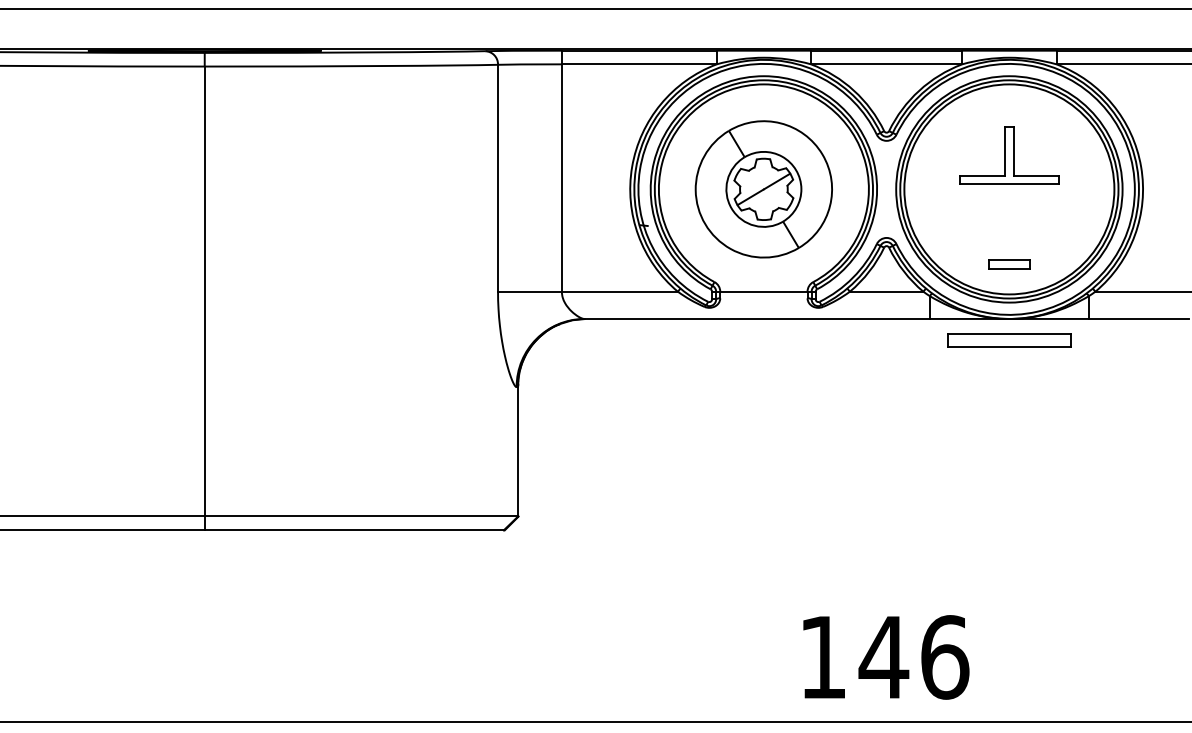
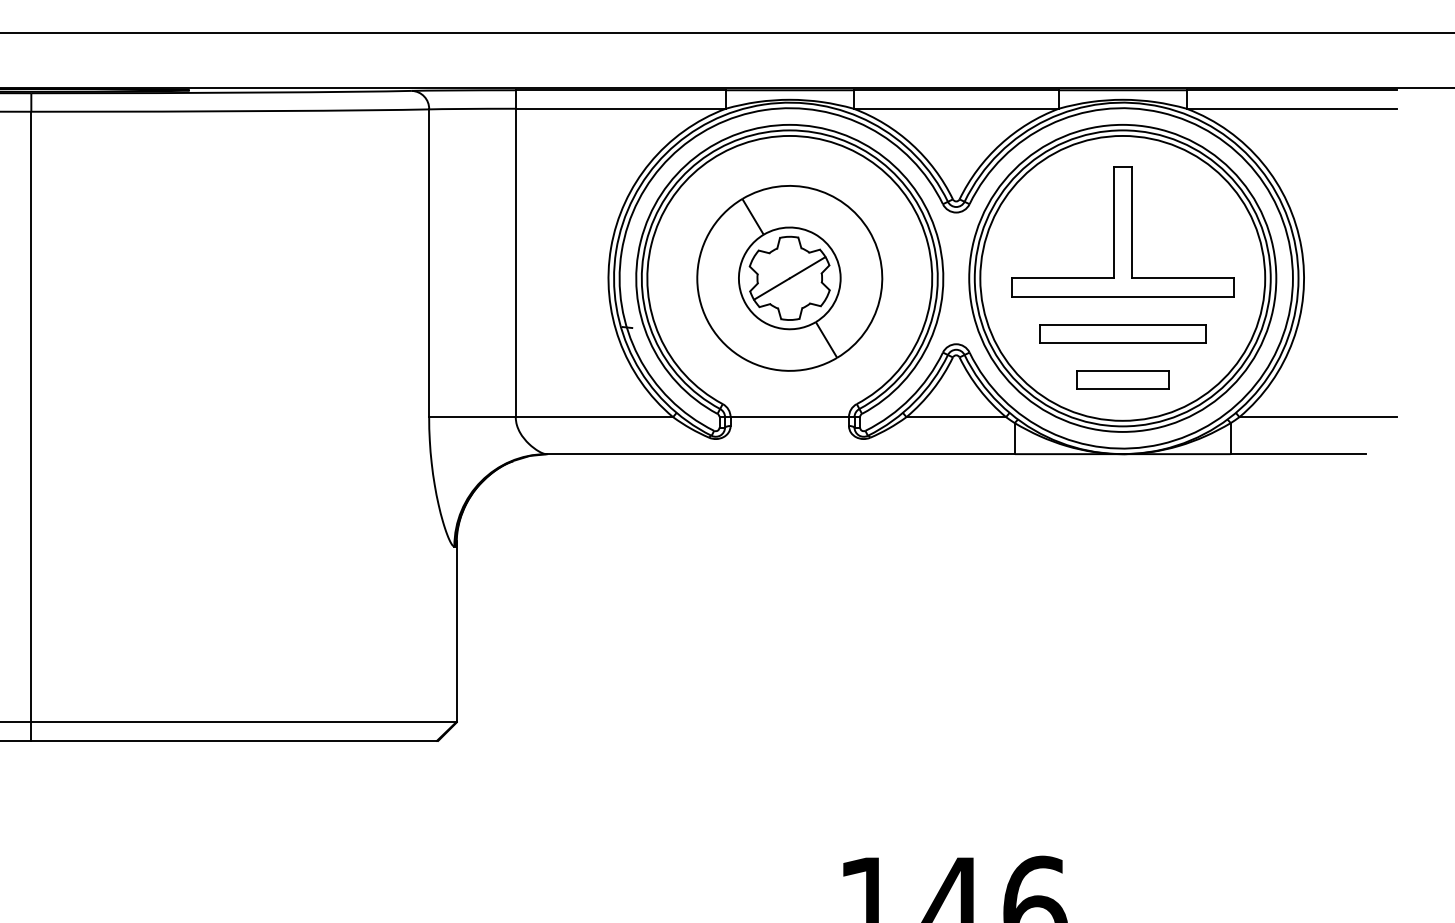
part: (1009, 155) -> (1122, 232), size x1.67
part: (1008, 264) -> (1121, 380), size x1.67
part: (1009, 340) -> (1122, 334), moved

